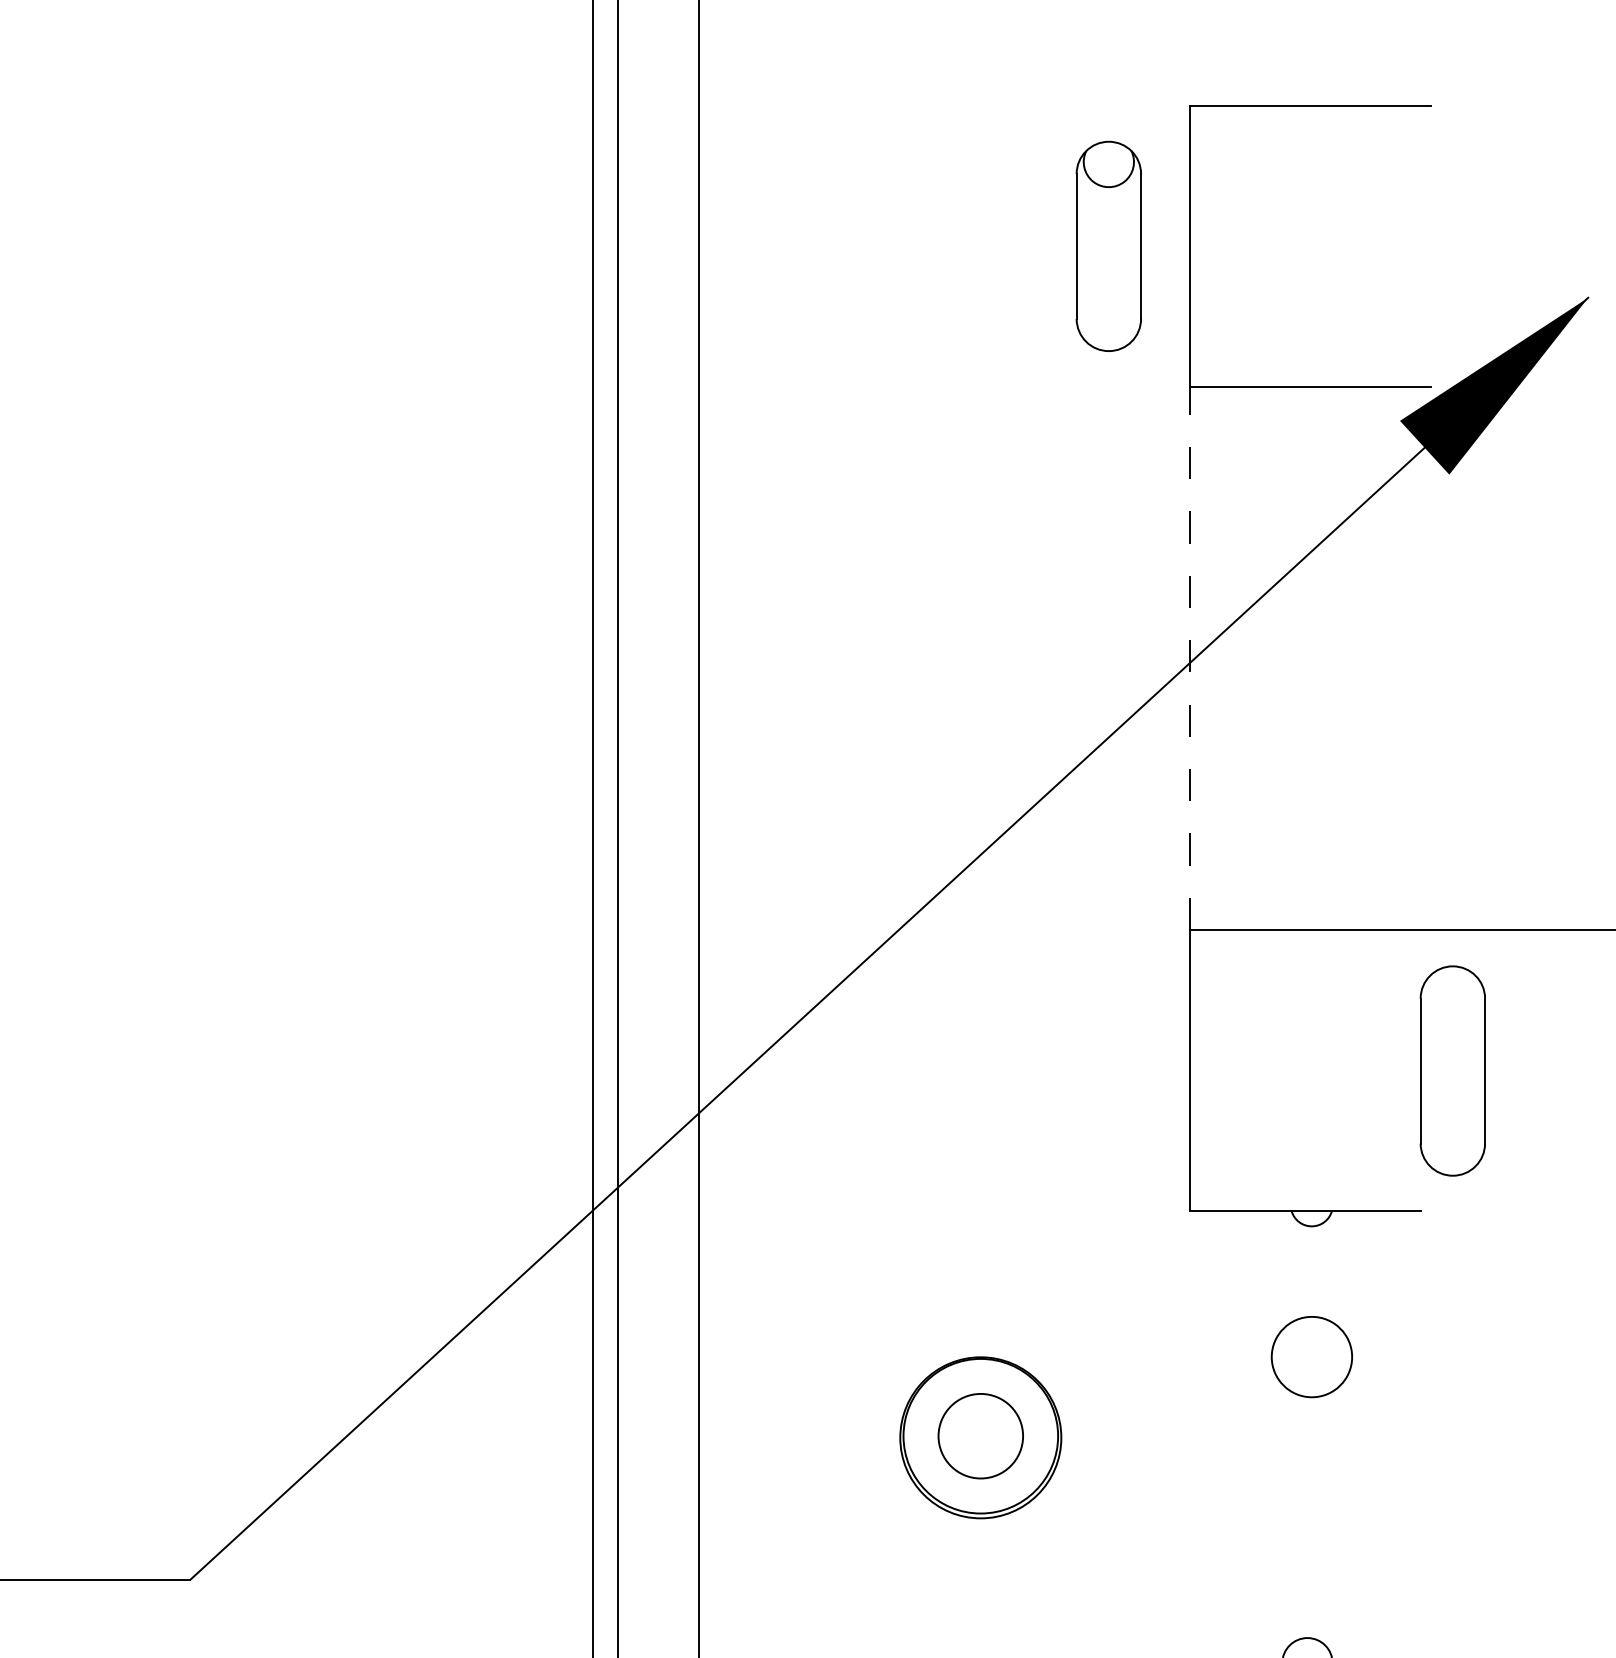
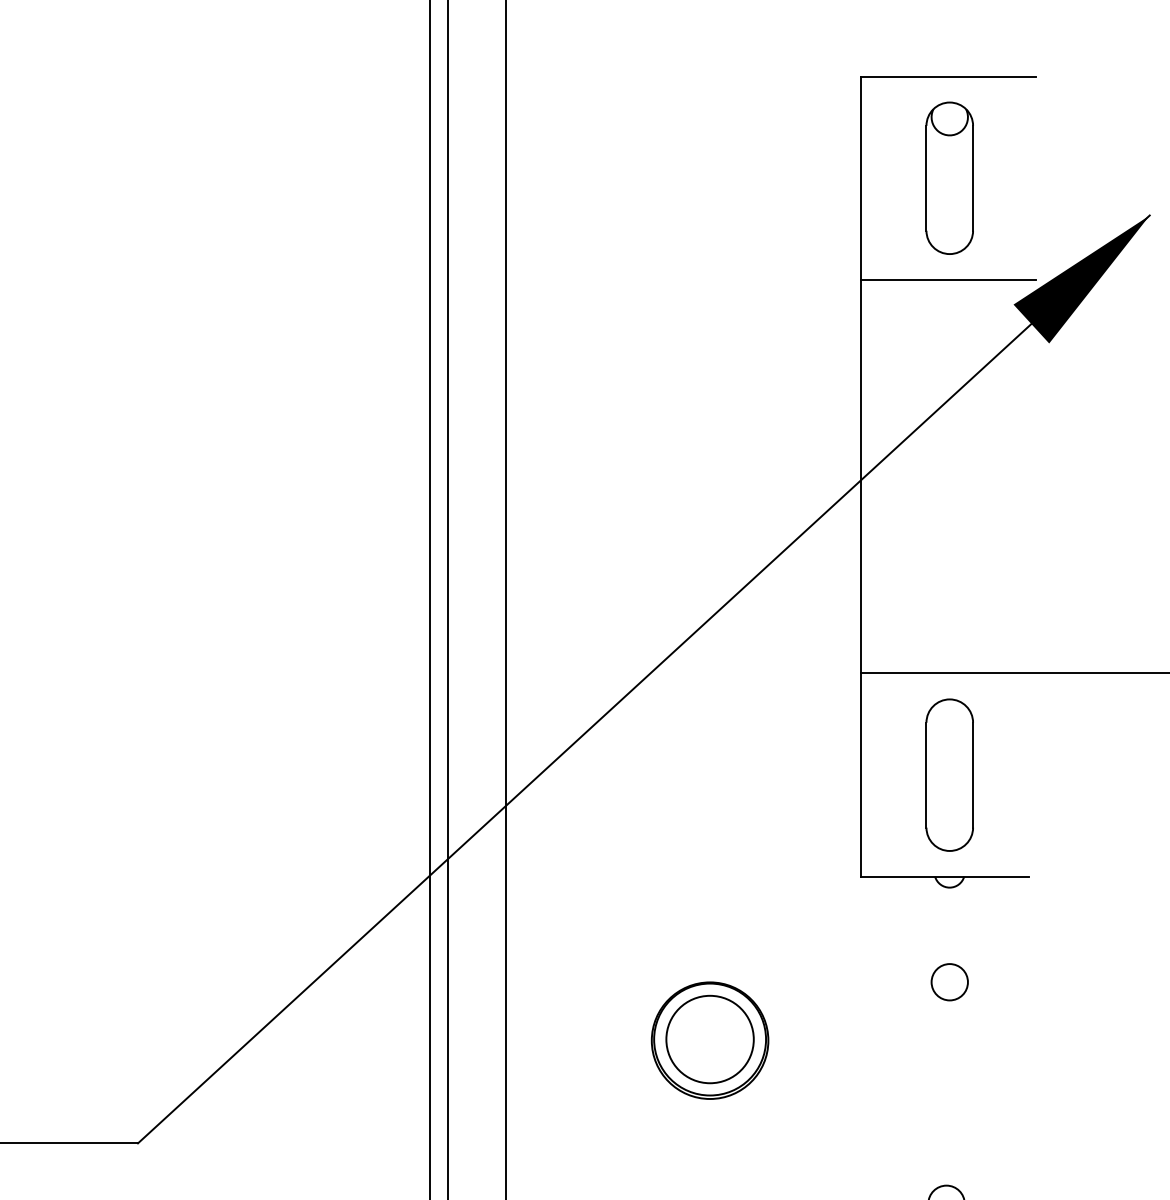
part: (1108, 245) -> (949, 177), moved
line: (1189, 658) -> (861, 476), dashed -> solid
part: (1452, 1070) -> (949, 774), moved
circle: (1311, 1357) -> (949, 982), size x0.62
circle: (979, 1436) -> (709, 1039), size x1.43

